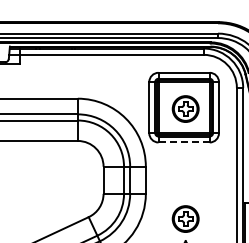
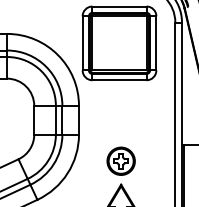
part: (185, 108) -> (120, 44), removed
line: (184, 142) -> (119, 80), dashed -> solid

